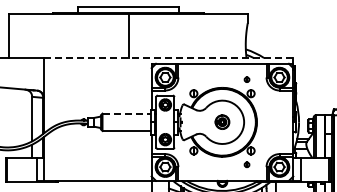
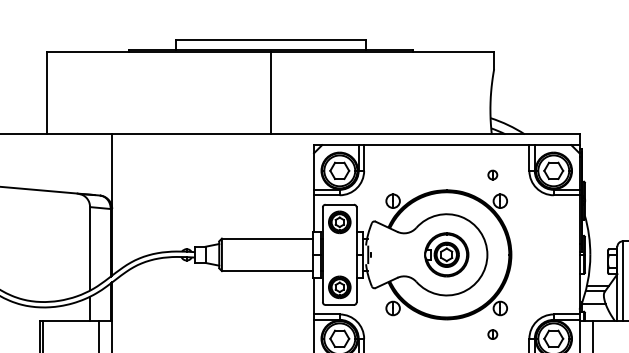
line: (168, 58) -> (345, 135), dashed -> solid
line: (127, 113) -> (268, 238), dashed -> solid
part: (222, 121) -> (446, 253), size x1.67

